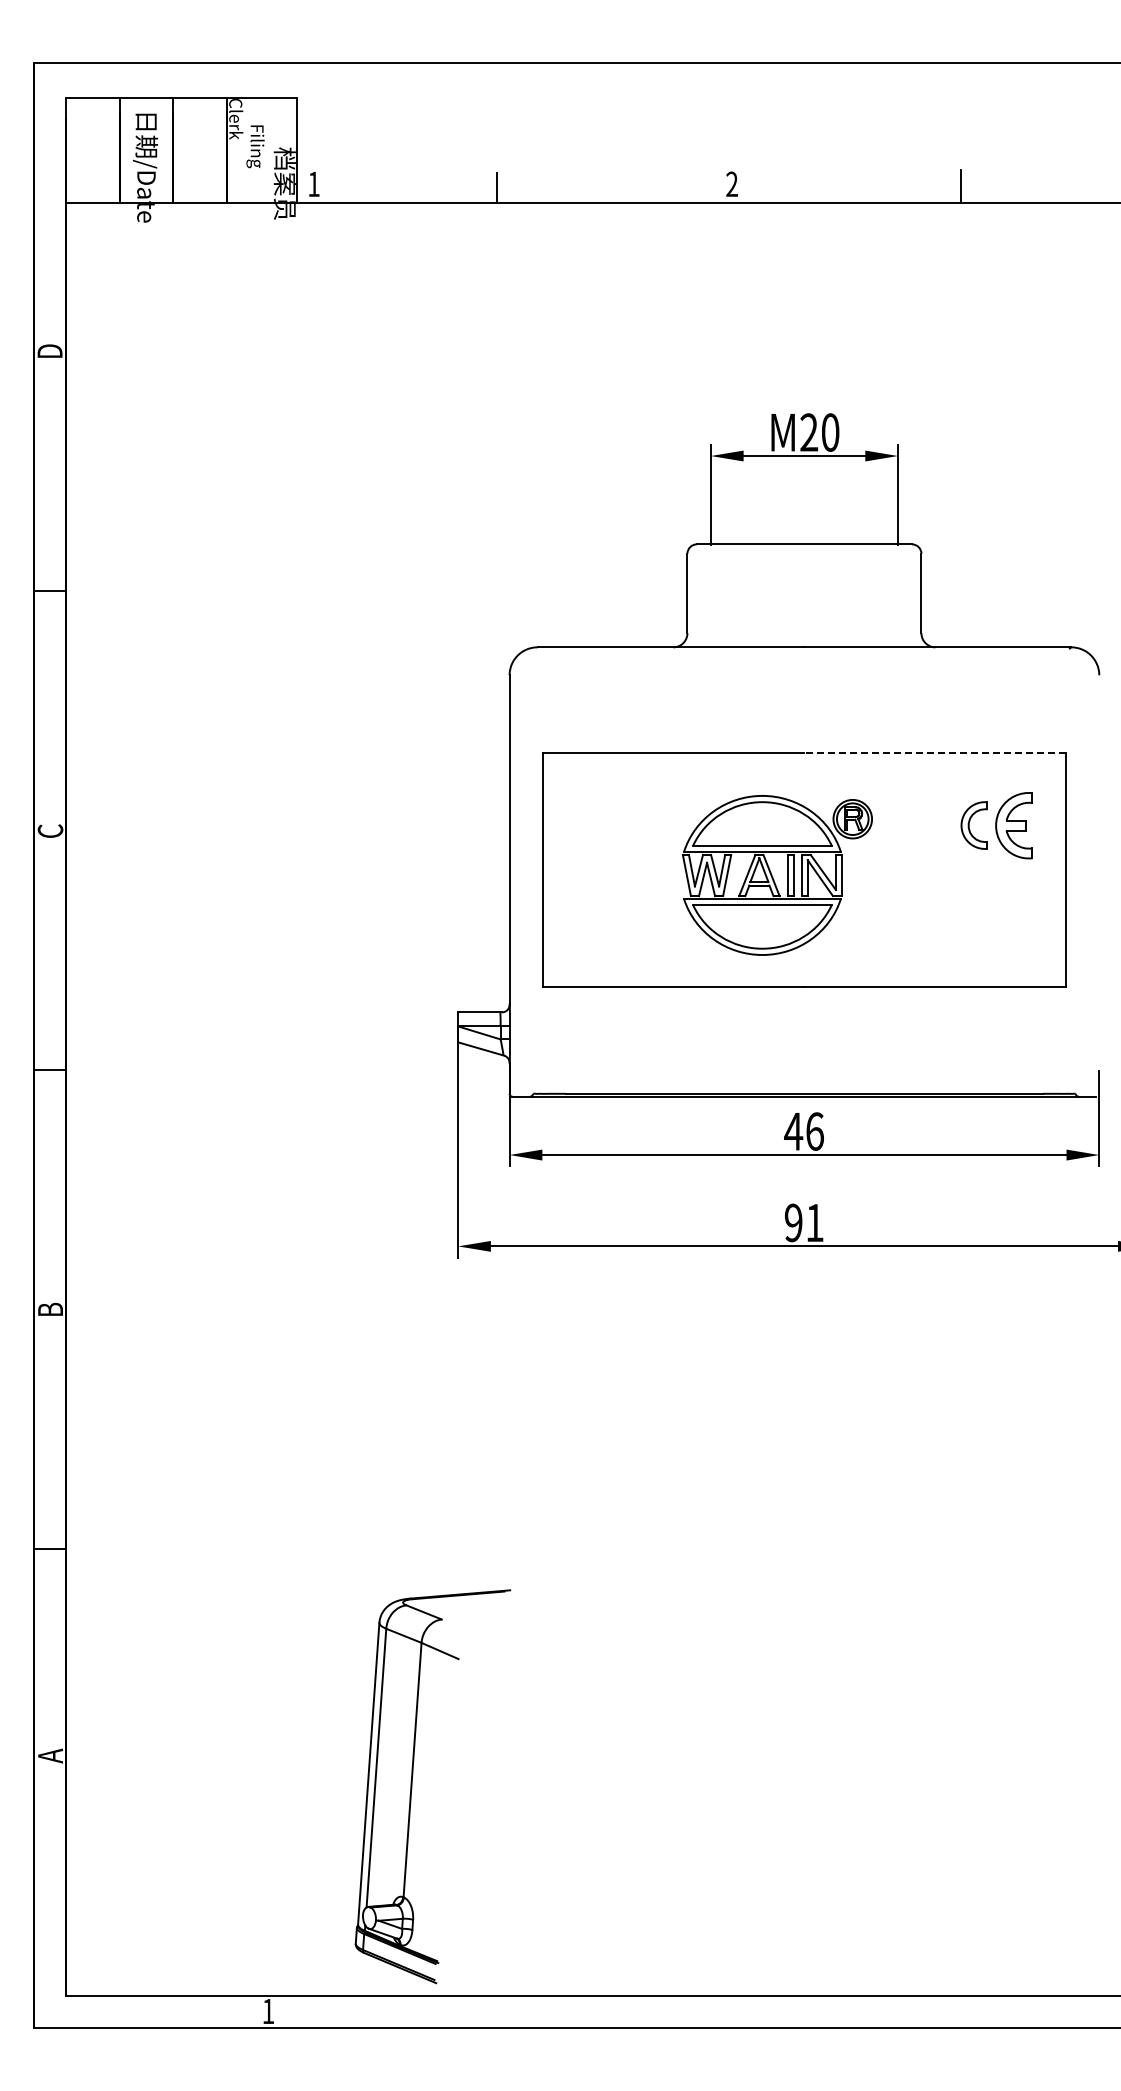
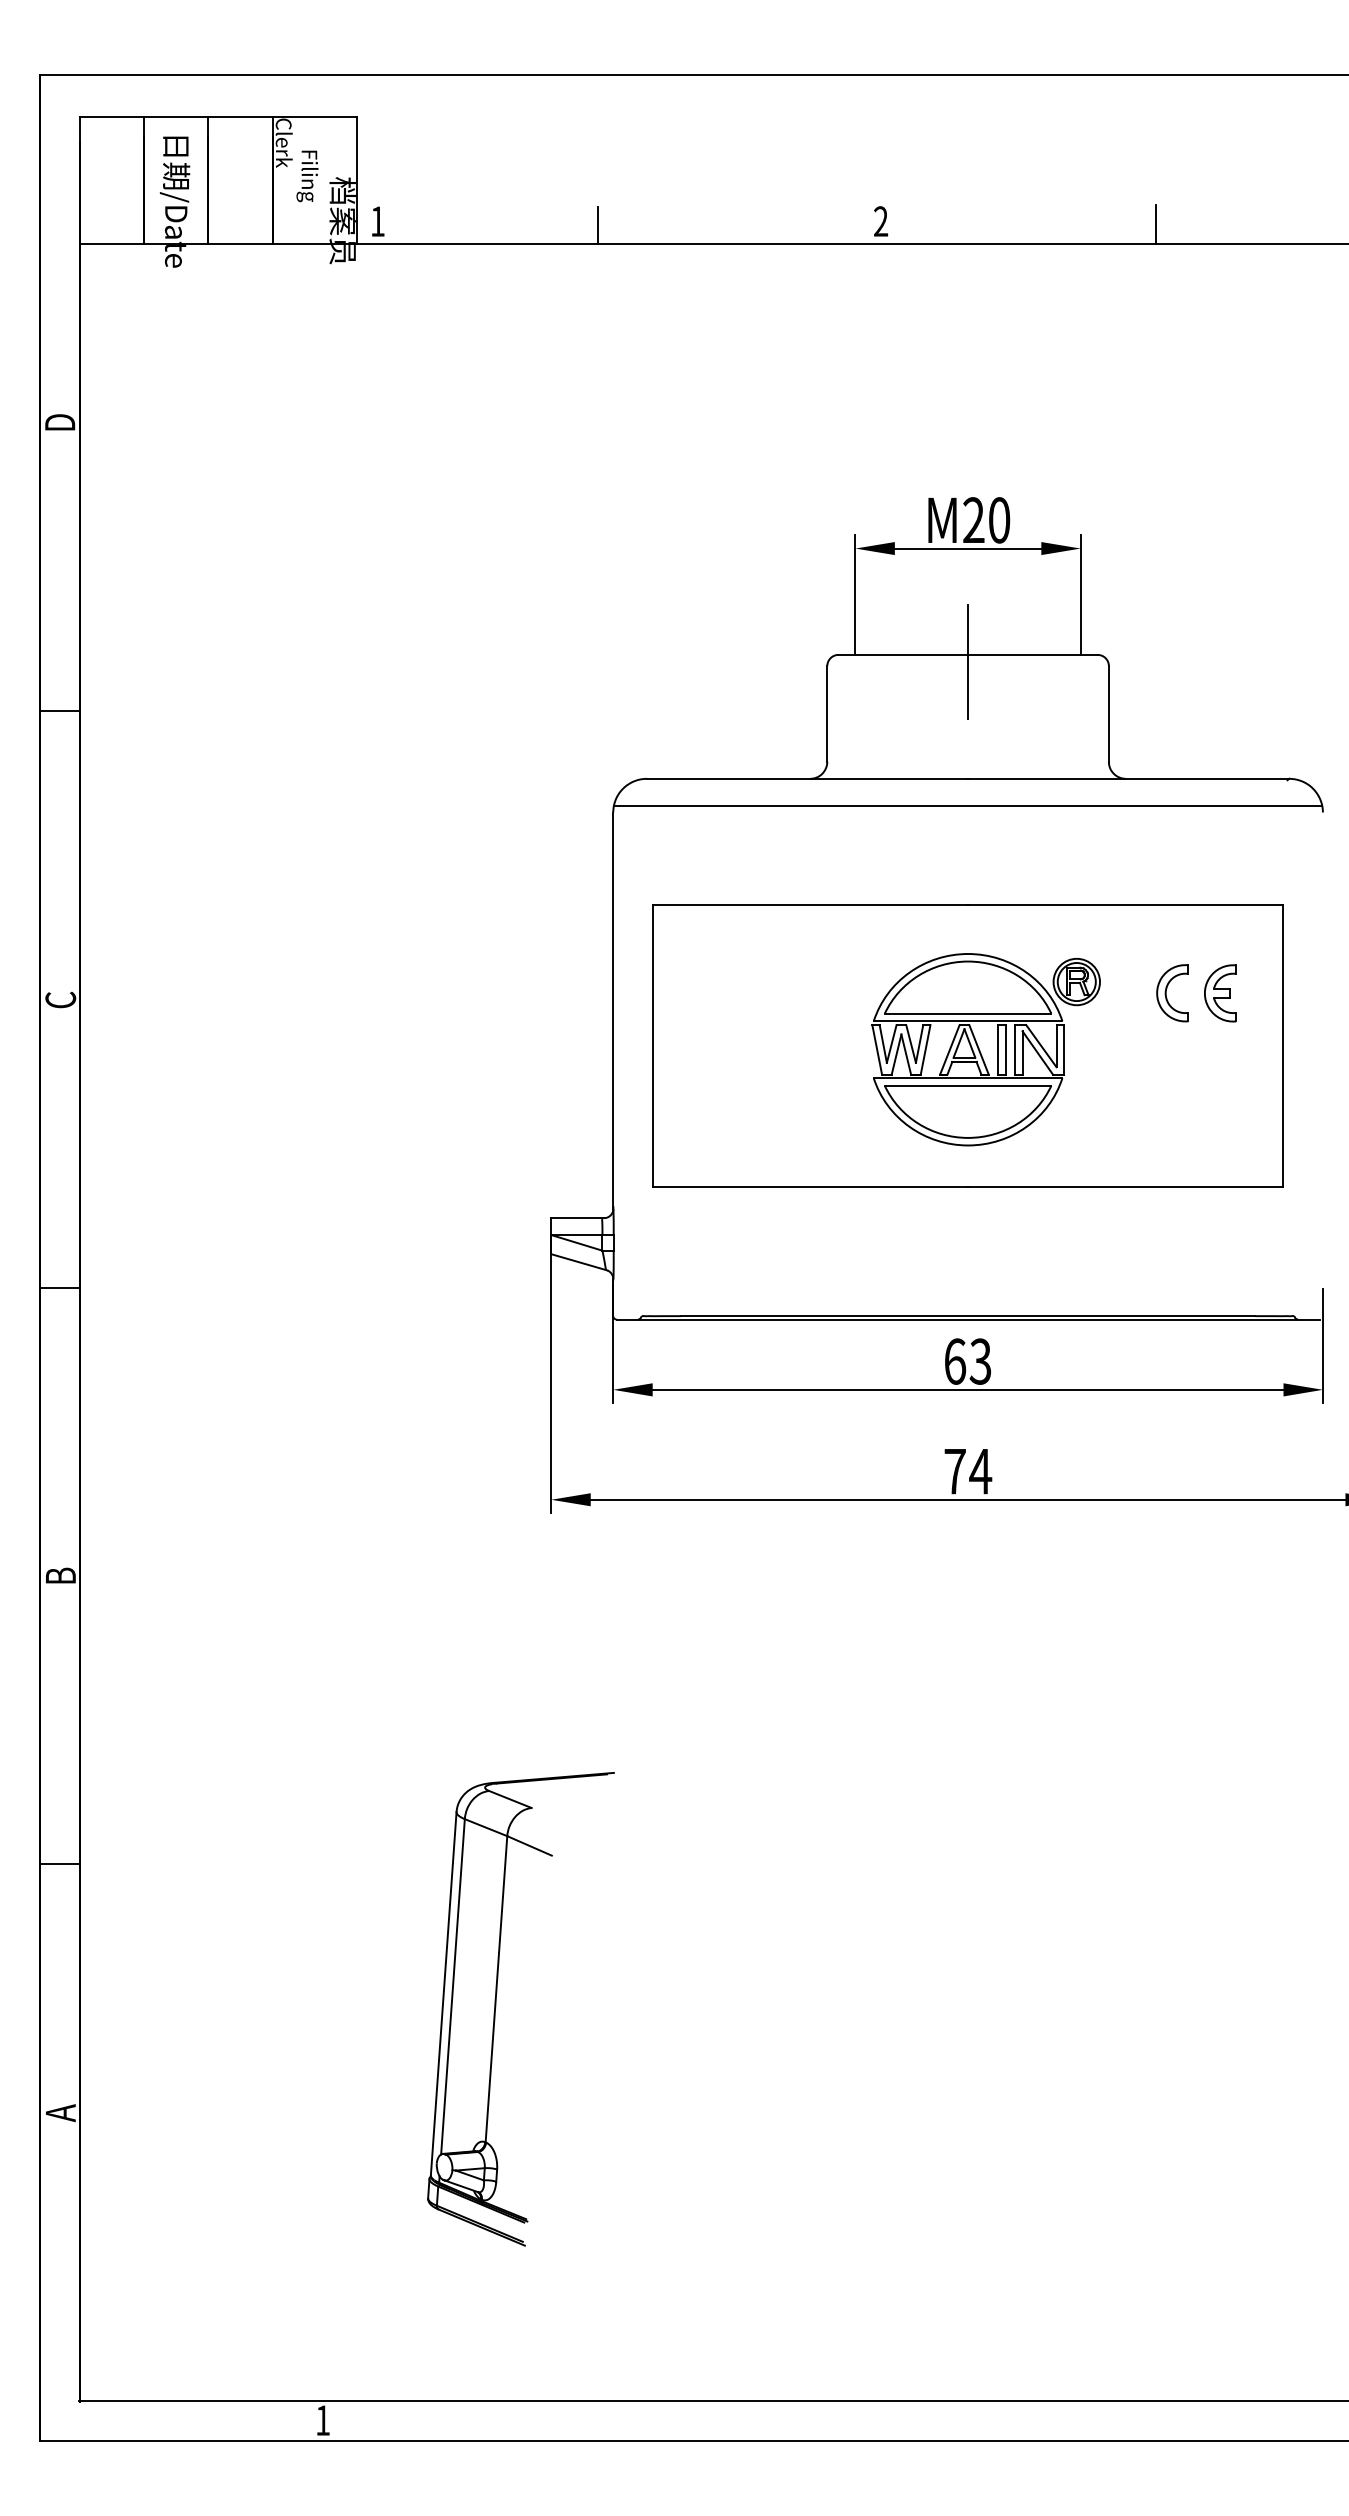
line: (804, 549) -> (968, 661), added
line: (804, 670) -> (968, 806), added
line: (935, 752) -> (1125, 905), dashed -> solid
part: (1013, 825) -> (1219, 993), size x0.71
part: (776, 875) -> (985, 1049), moved
text: (803, 1131) -> (966, 1361), 46 -> 63
text: (804, 1222) -> (968, 1471), 91 -> 74
part: (412, 1786) -> (496, 2008), moved

